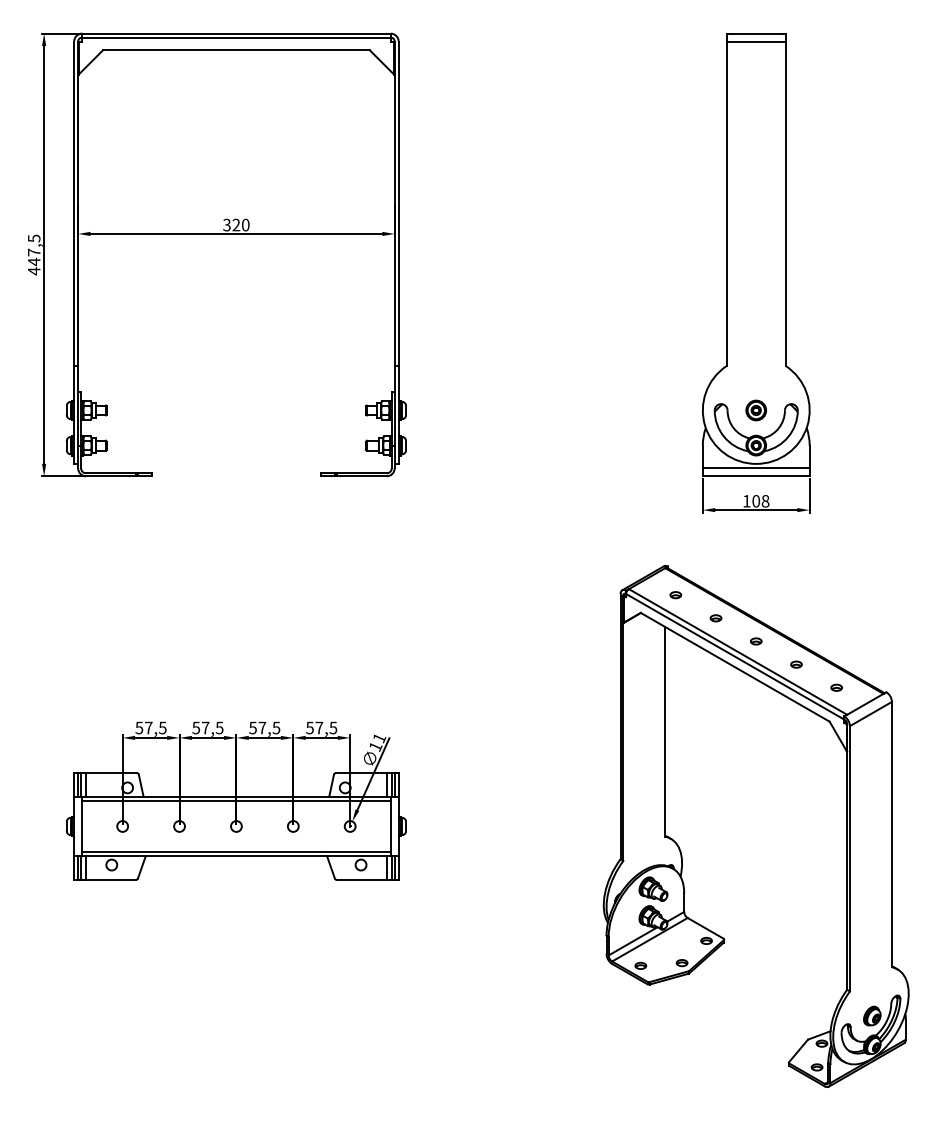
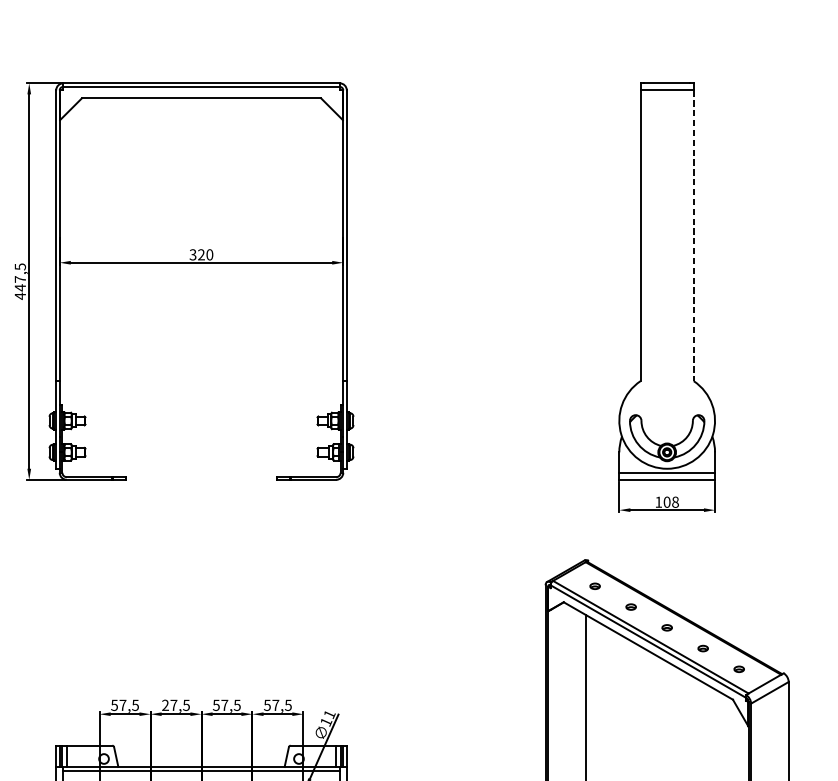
line: (785, 204) -> (693, 236), solid -> dashed
part: (755, 410) -> (666, 420), removed
text: (196, 727) -> (165, 704), 57,5 -> 27,5

